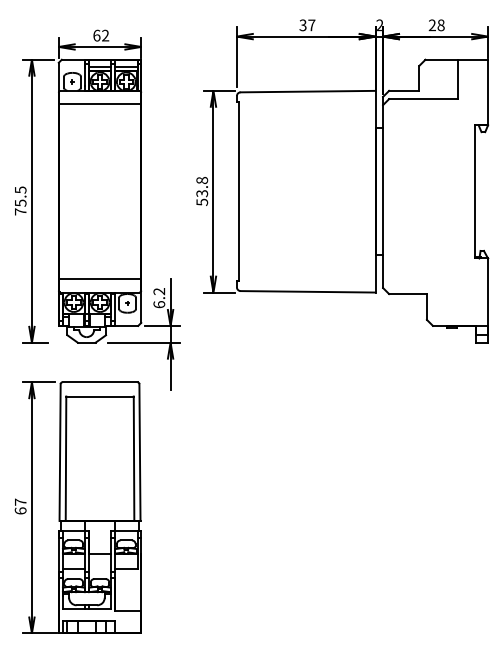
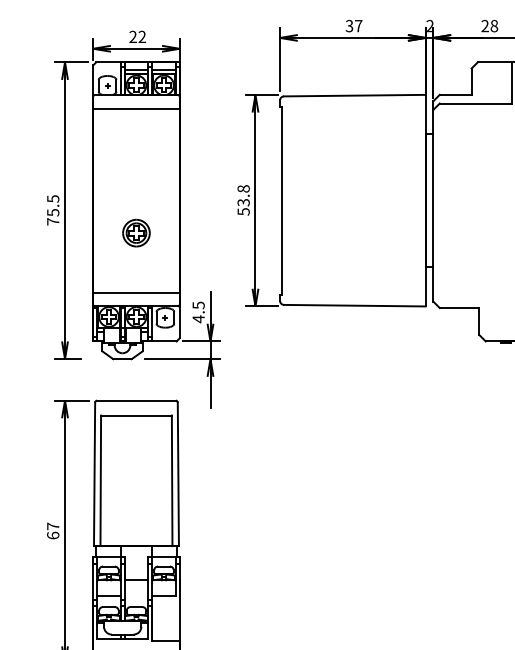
text: (96, 35) -> (132, 36), 62 -> 22
part: (99, 222) -> (135, 232), added
text: (159, 298) -> (198, 312), 6.2 -> 4.5

